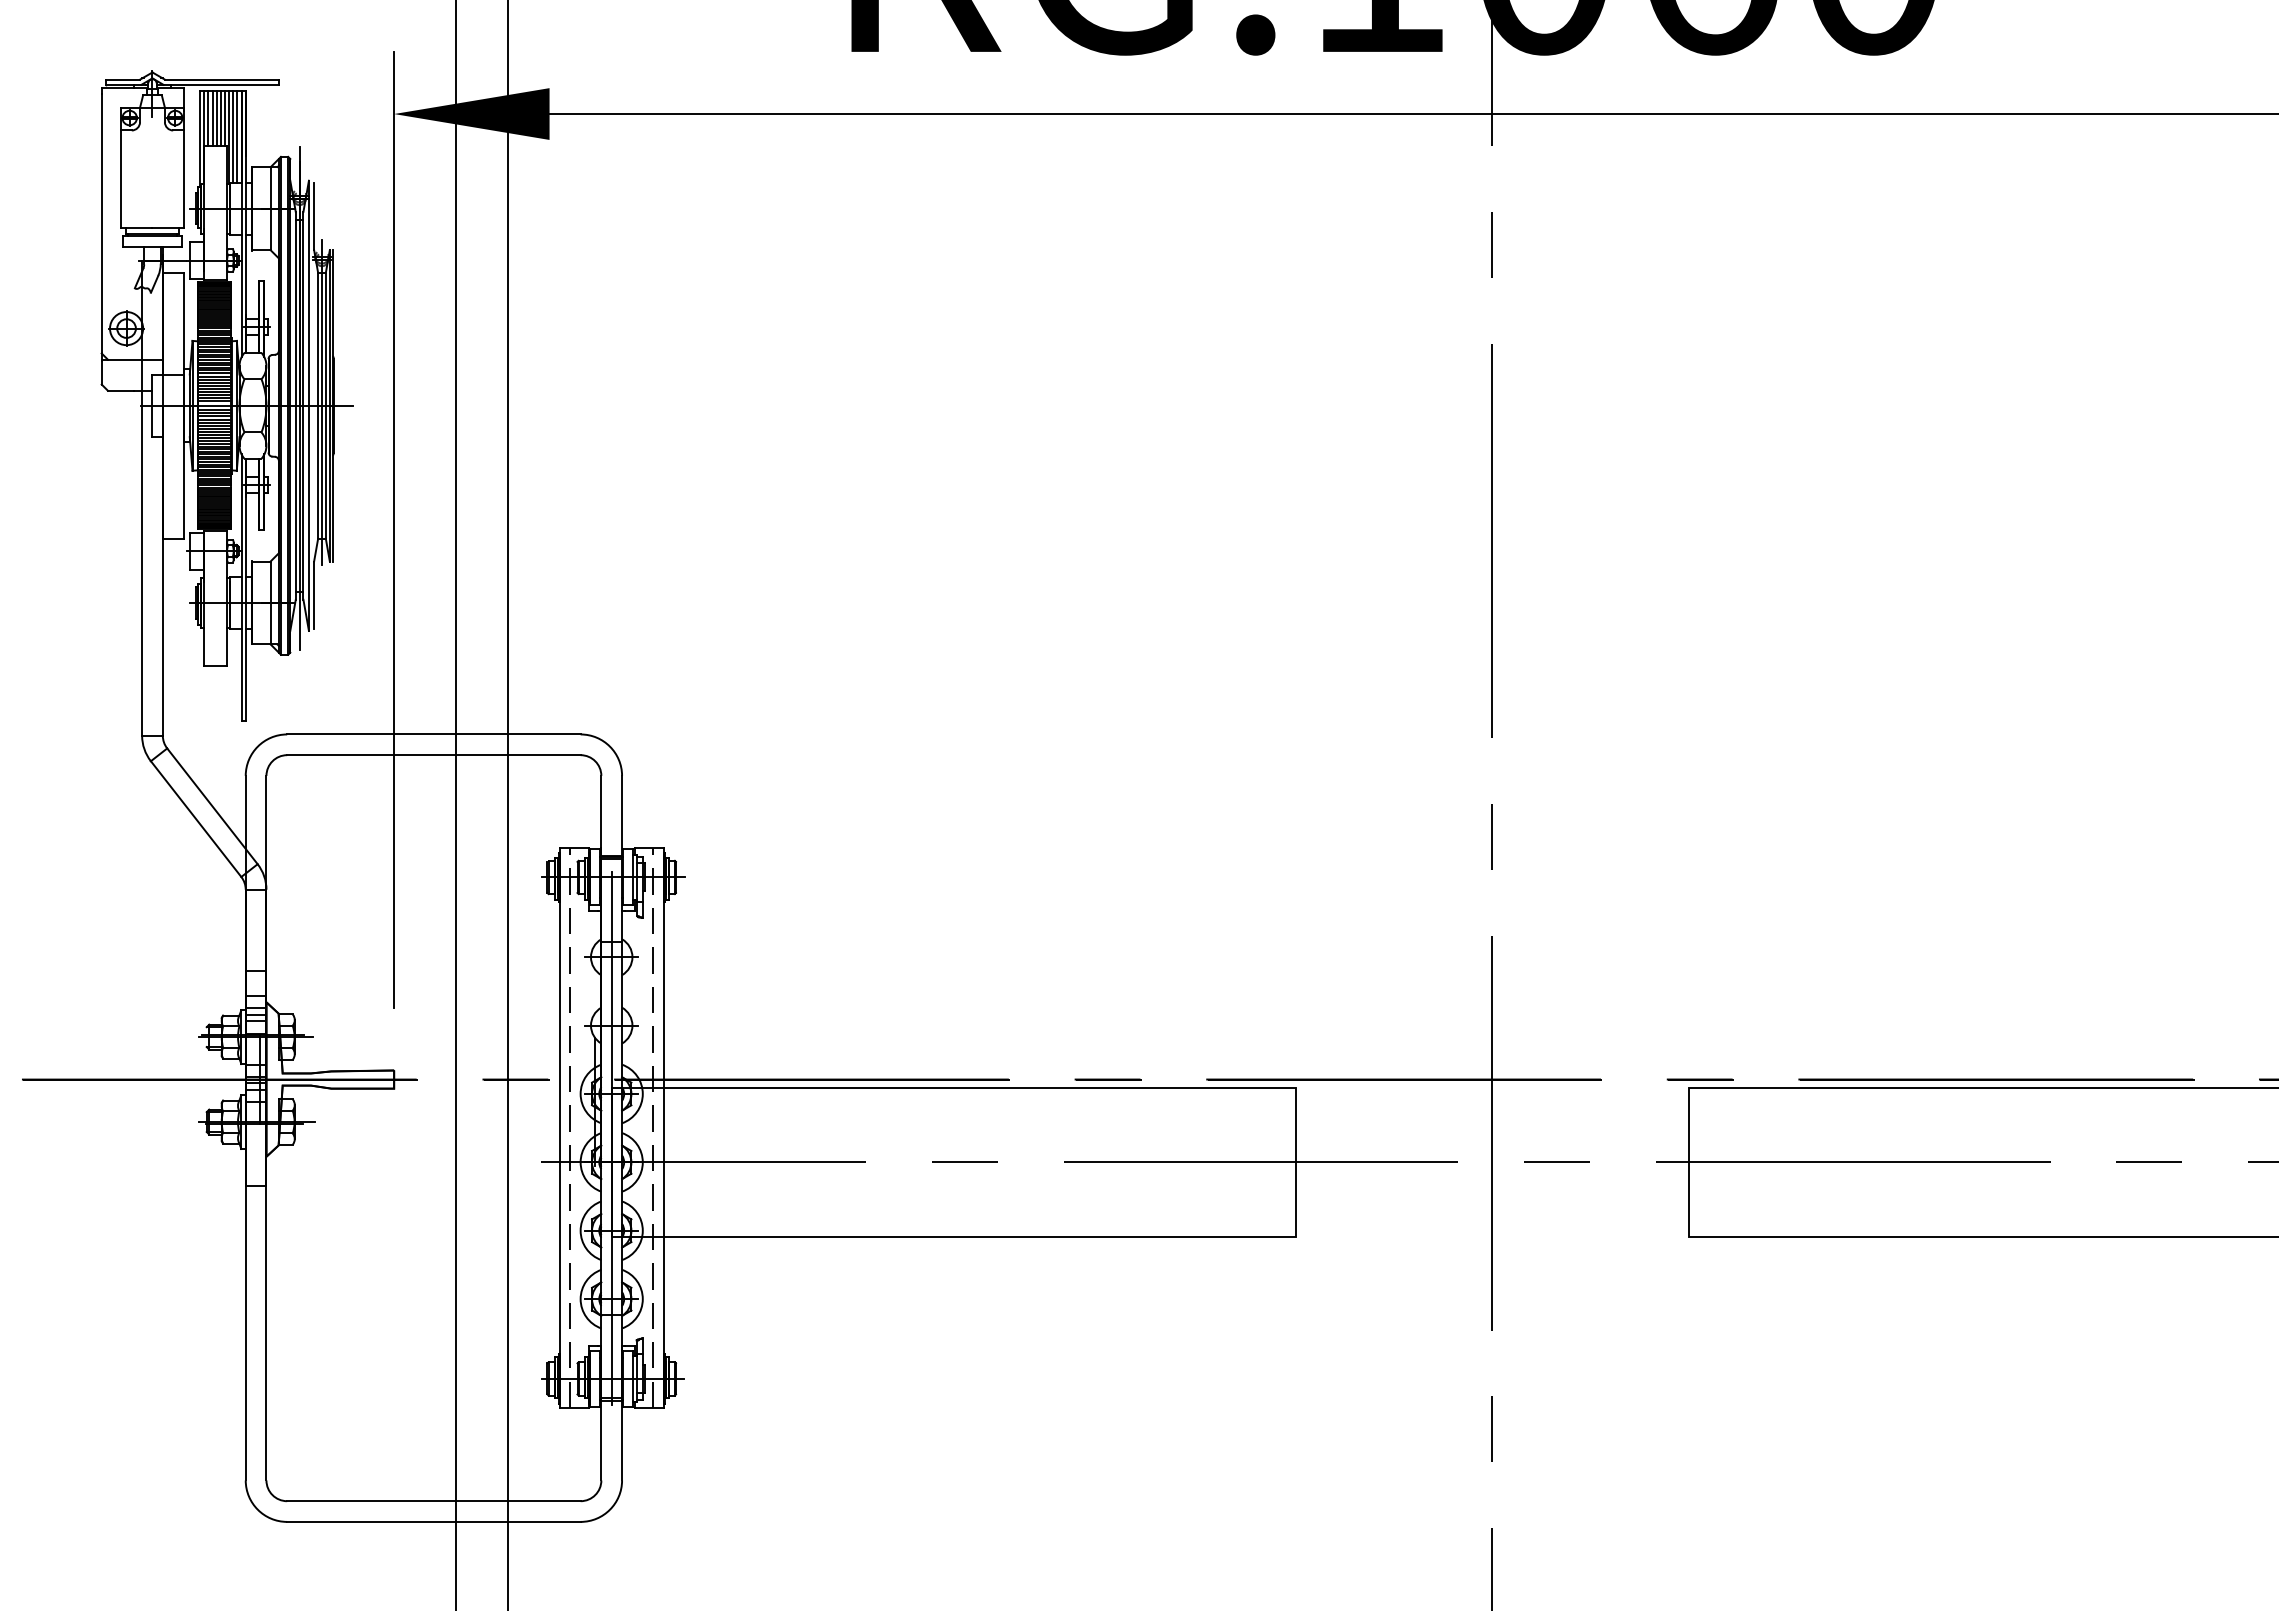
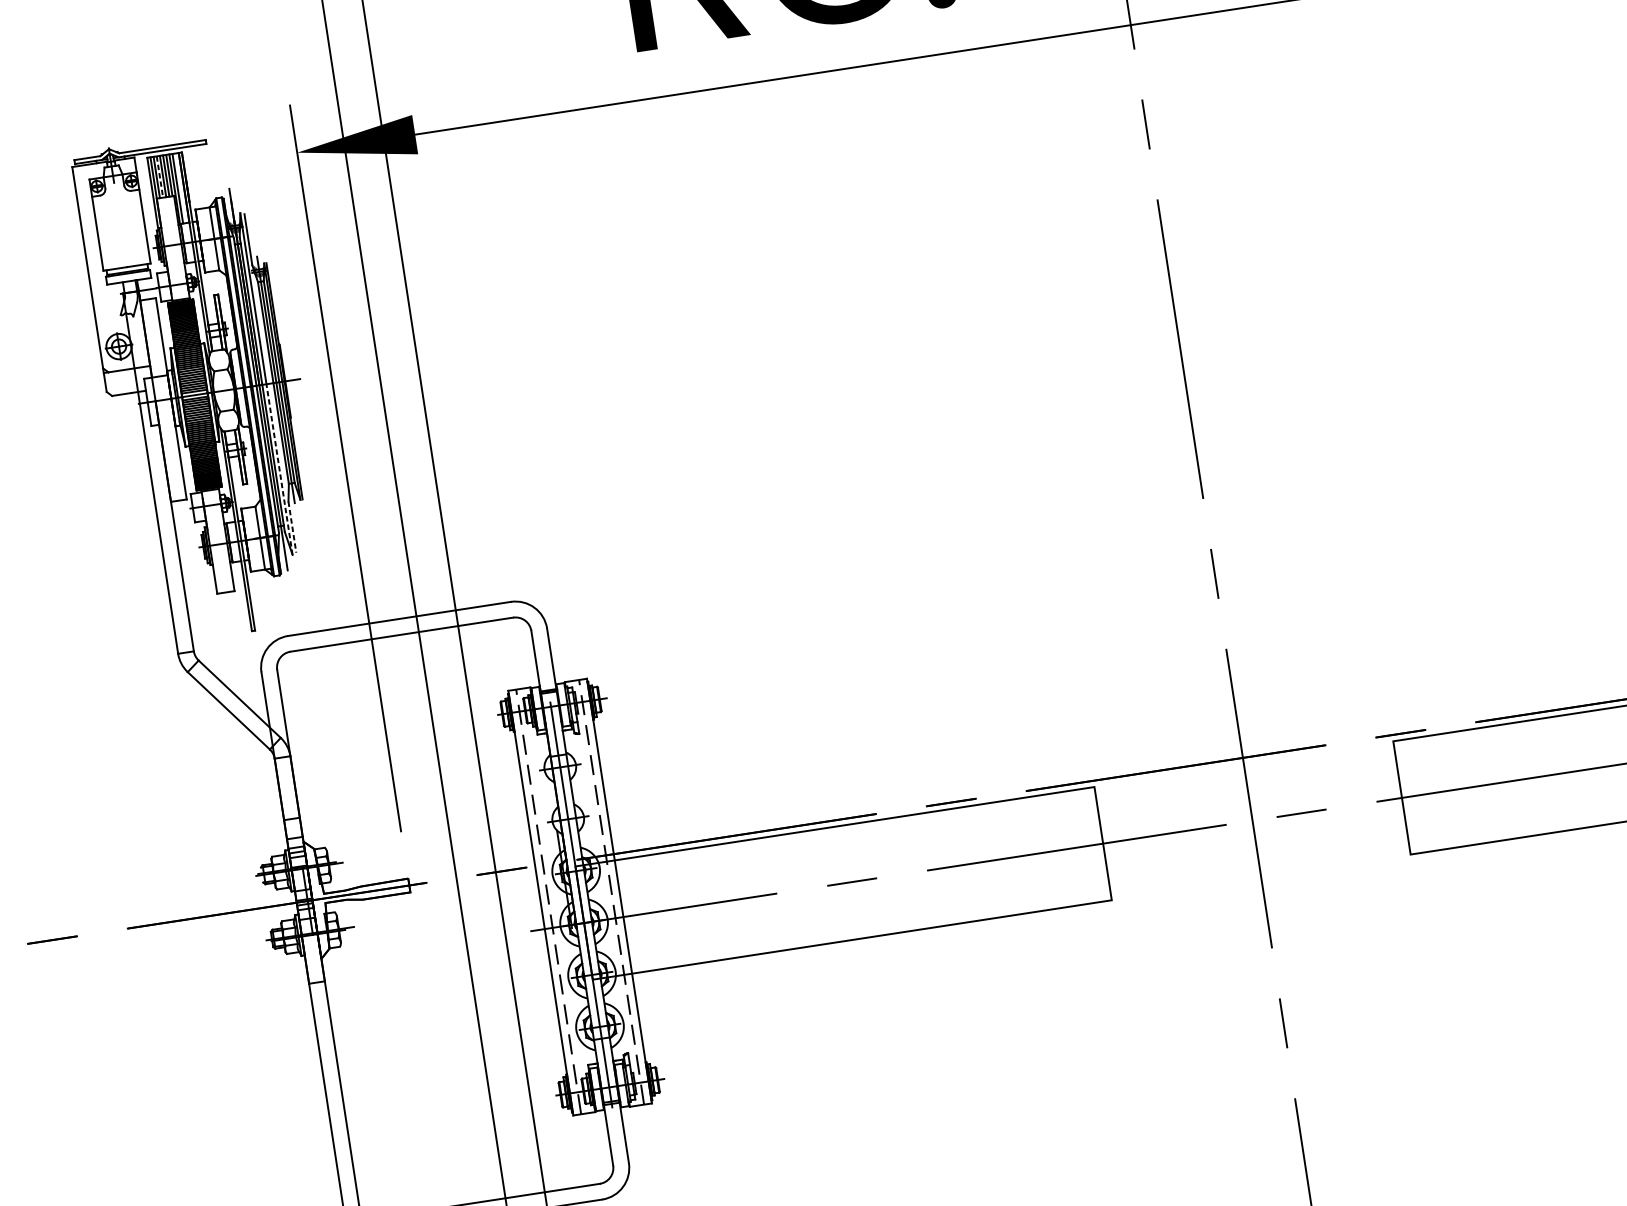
line: (212, 118) -> (159, 177), solid -> dashed
line: (237, 136) -> (180, 187), removed
line: (308, 518) -> (279, 469), solid -> dashed
line: (314, 595) -> (292, 527), solid -> dashed

